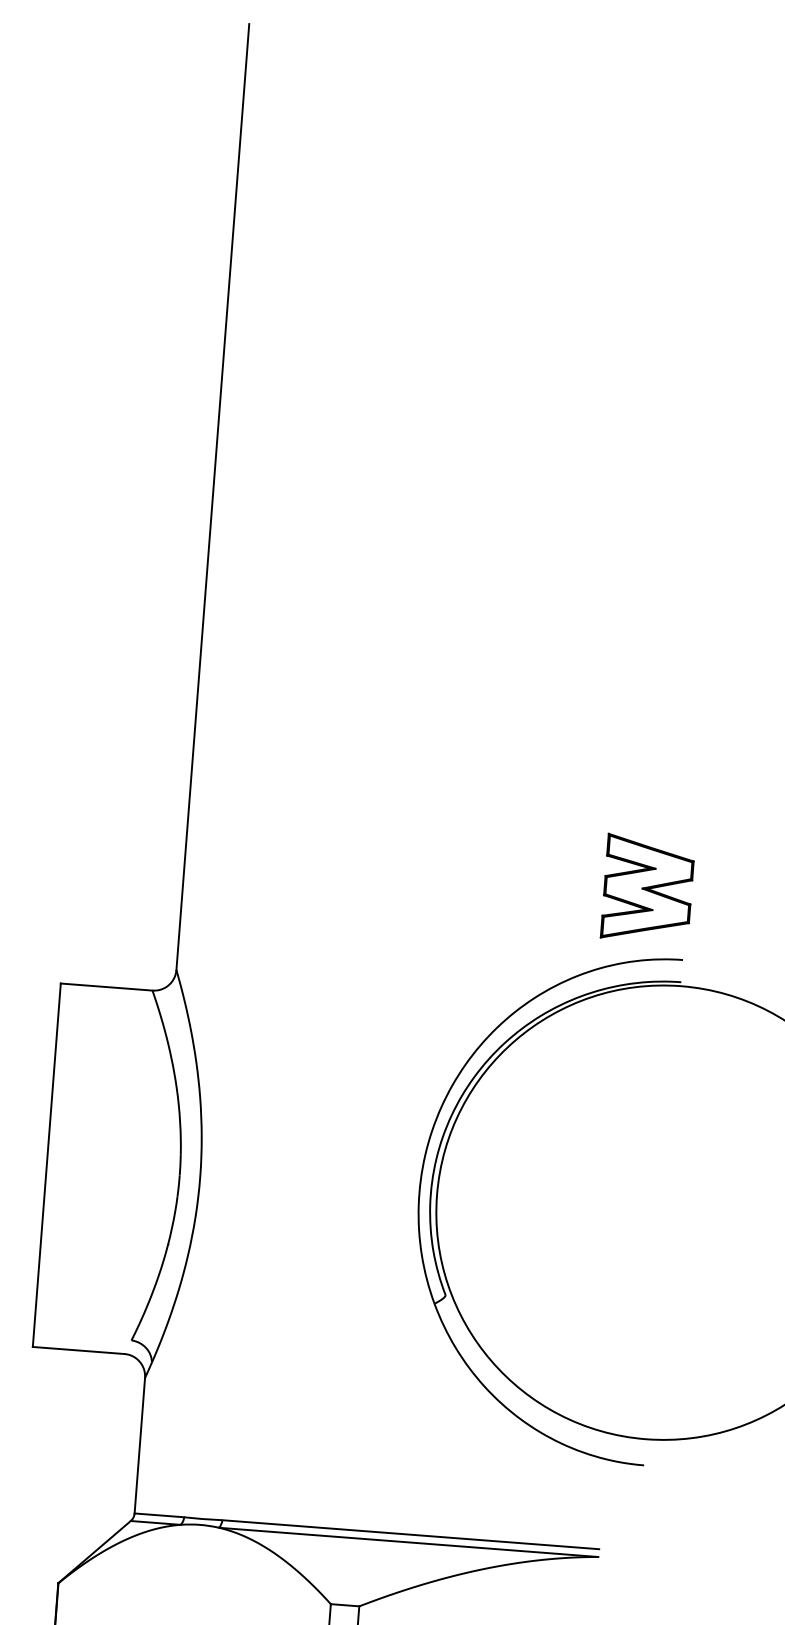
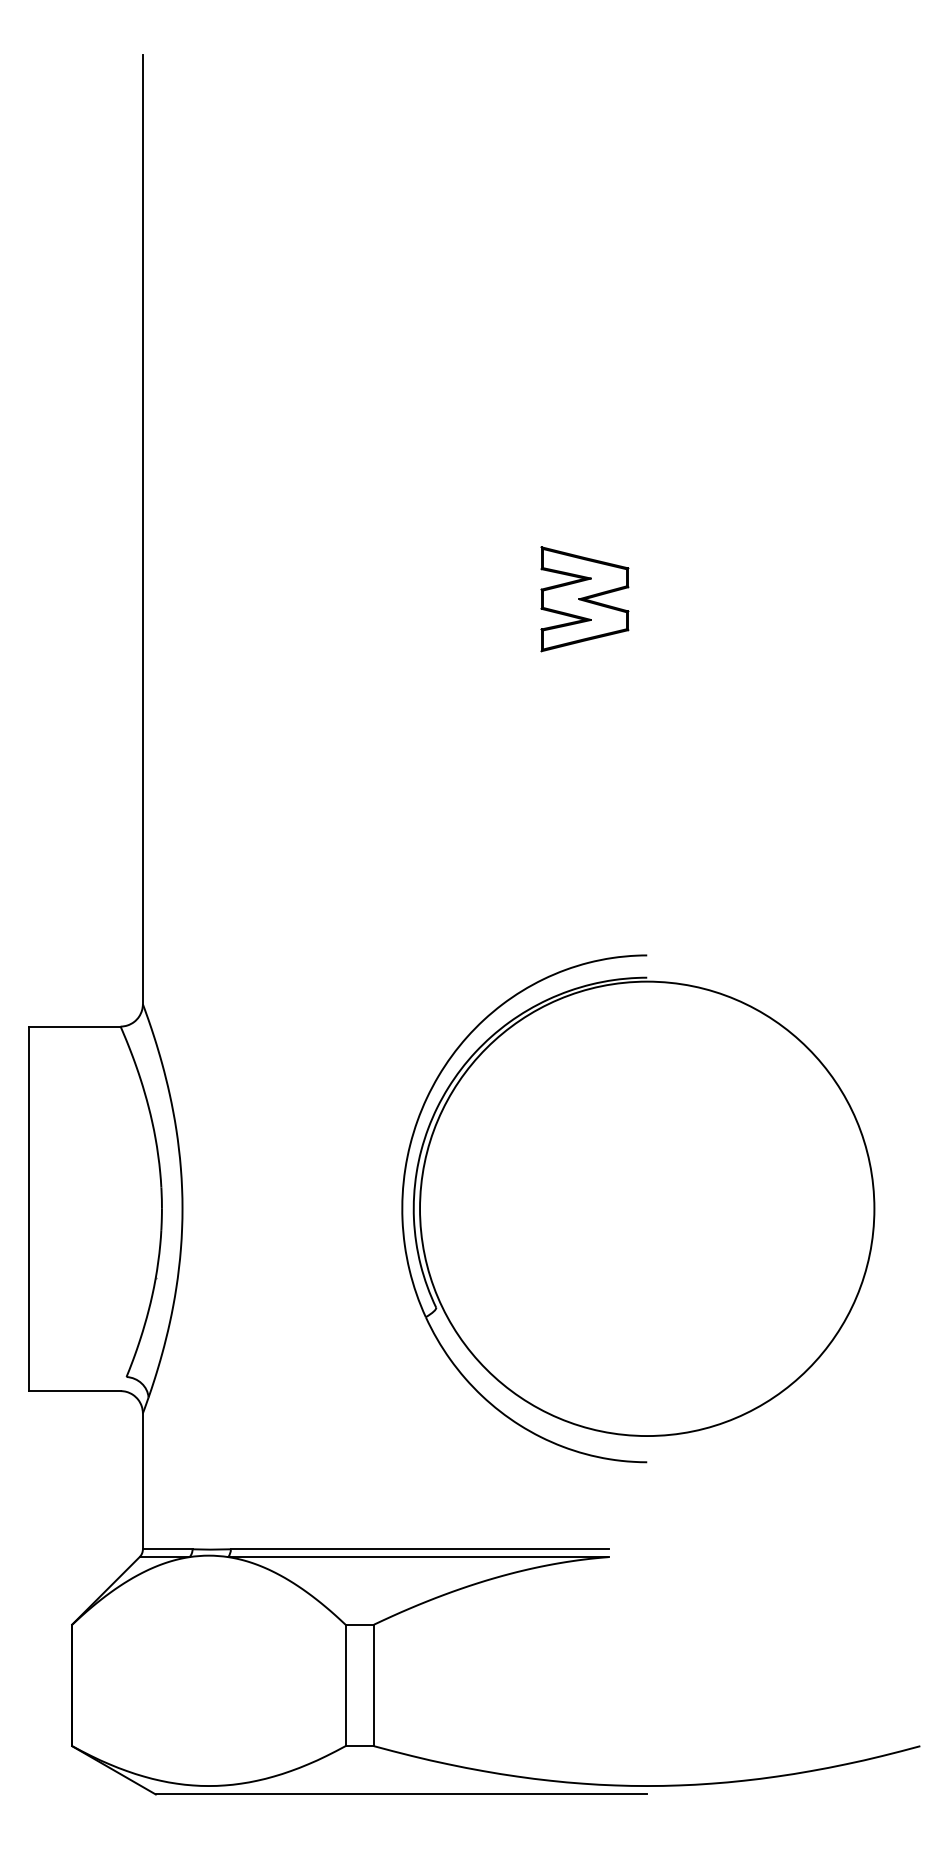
part: (647, 889) -> (584, 599), moved

